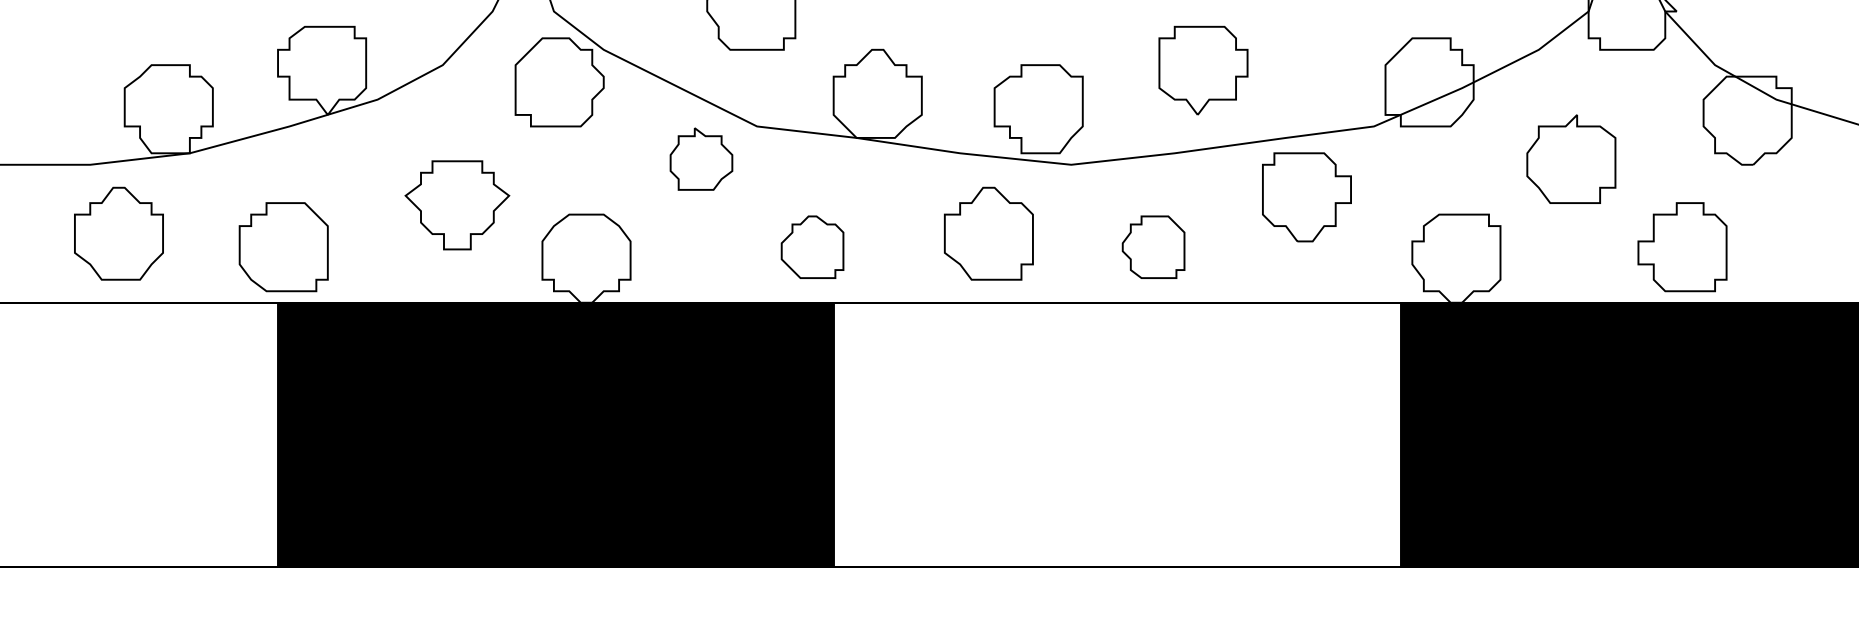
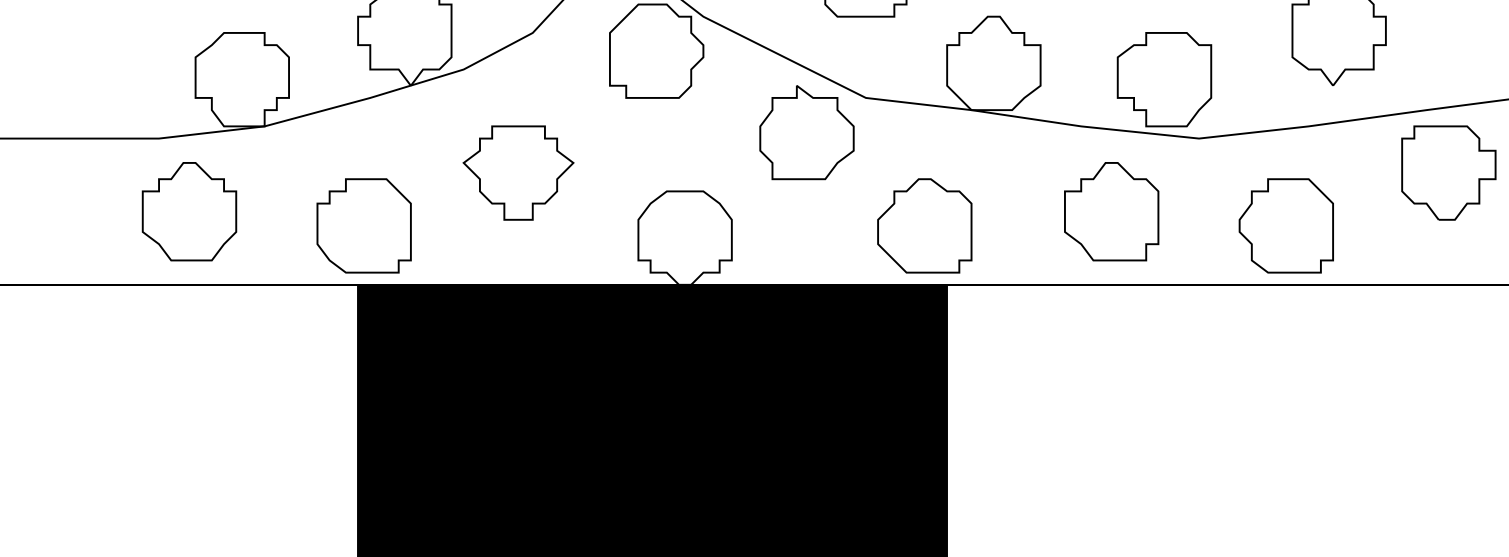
part: (701, 158) -> (807, 131), size x1.43
part: (457, 205) -> (518, 173), moved
part: (812, 247) -> (924, 226), size x1.43
part: (1153, 247) -> (1286, 226), size x1.43

